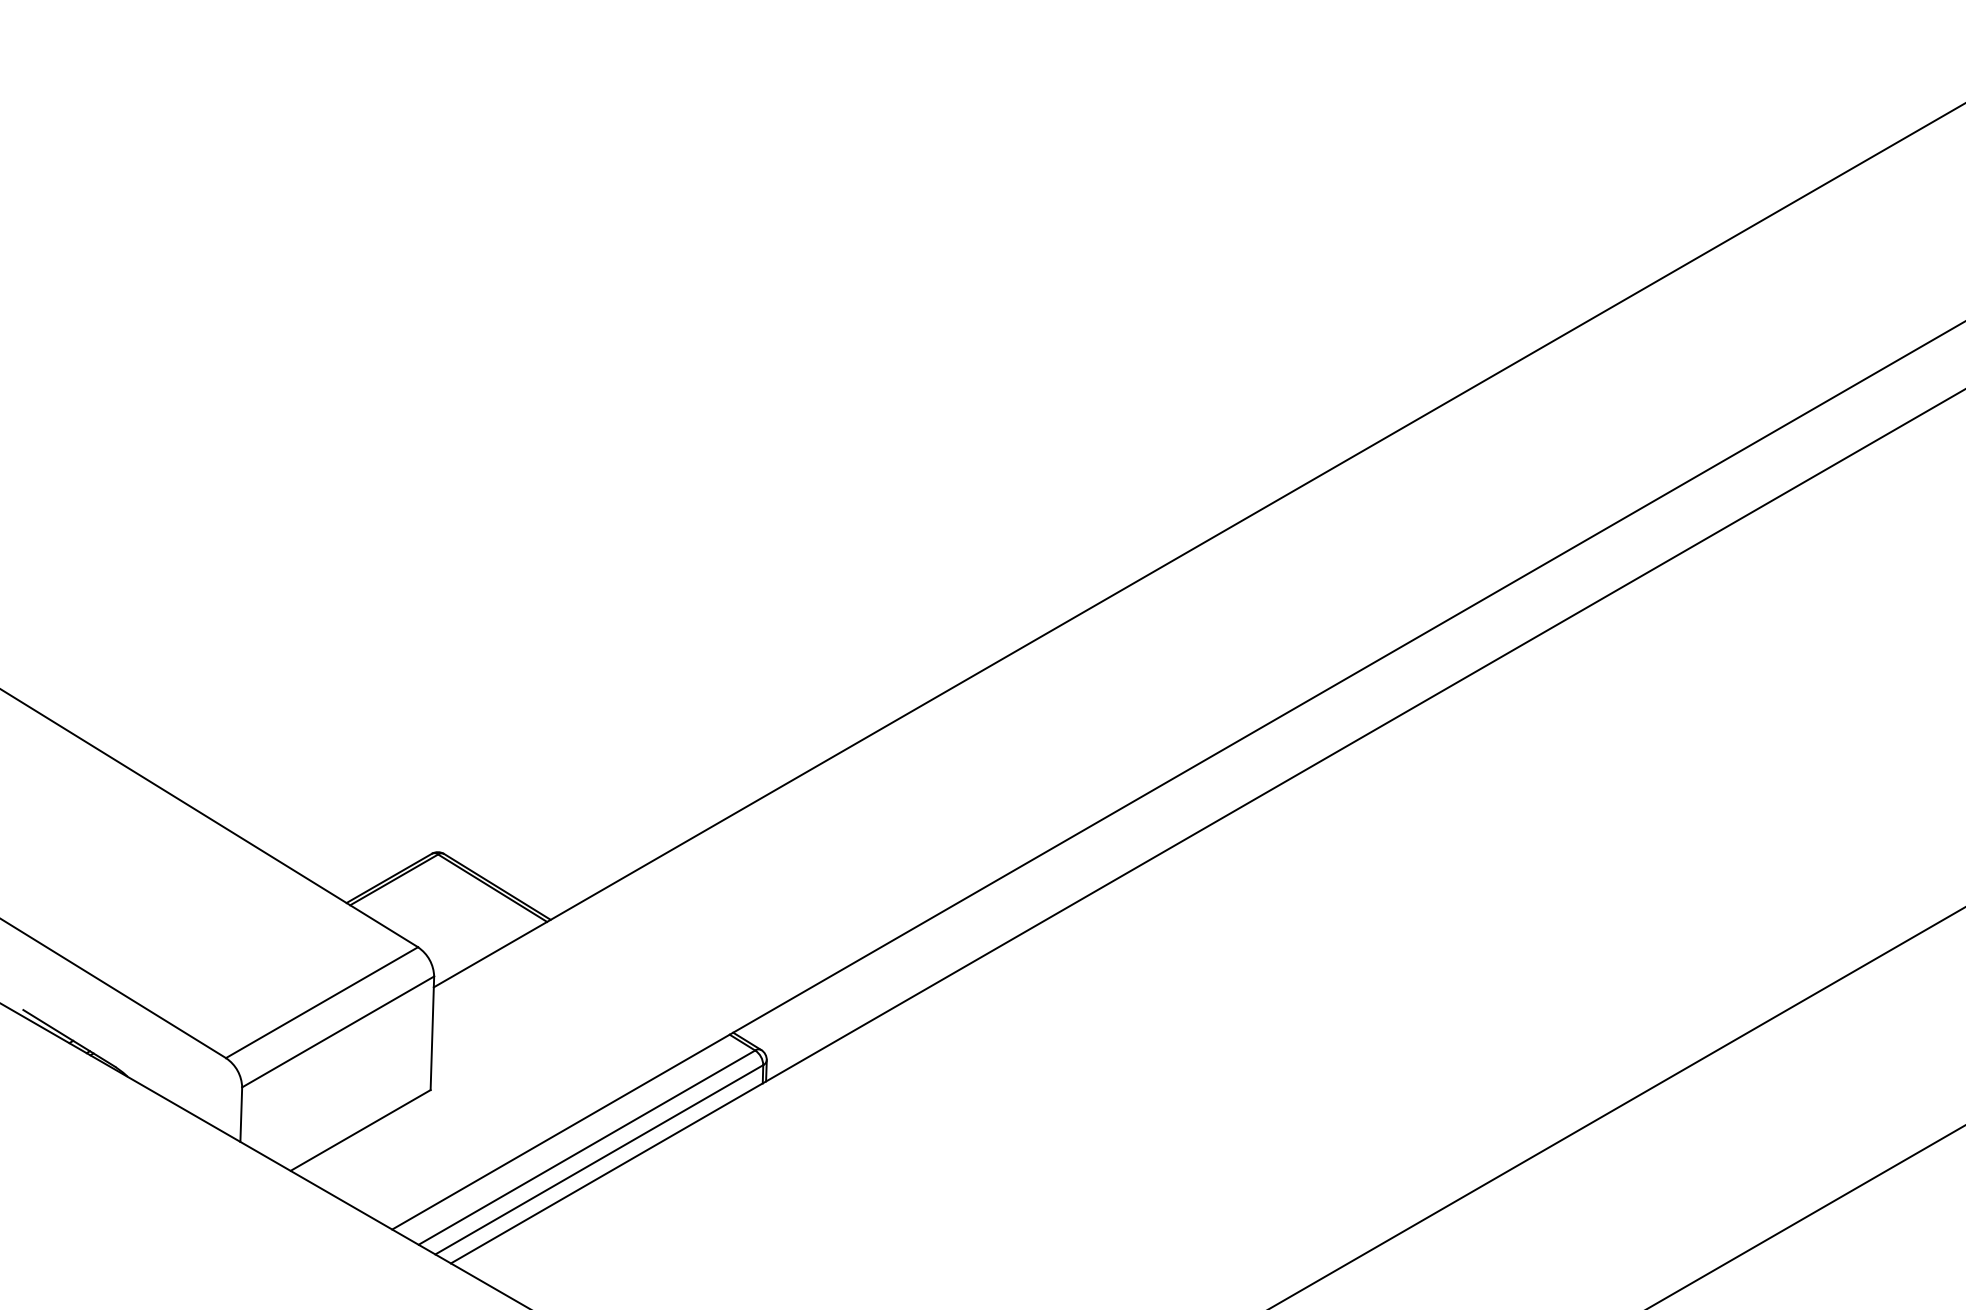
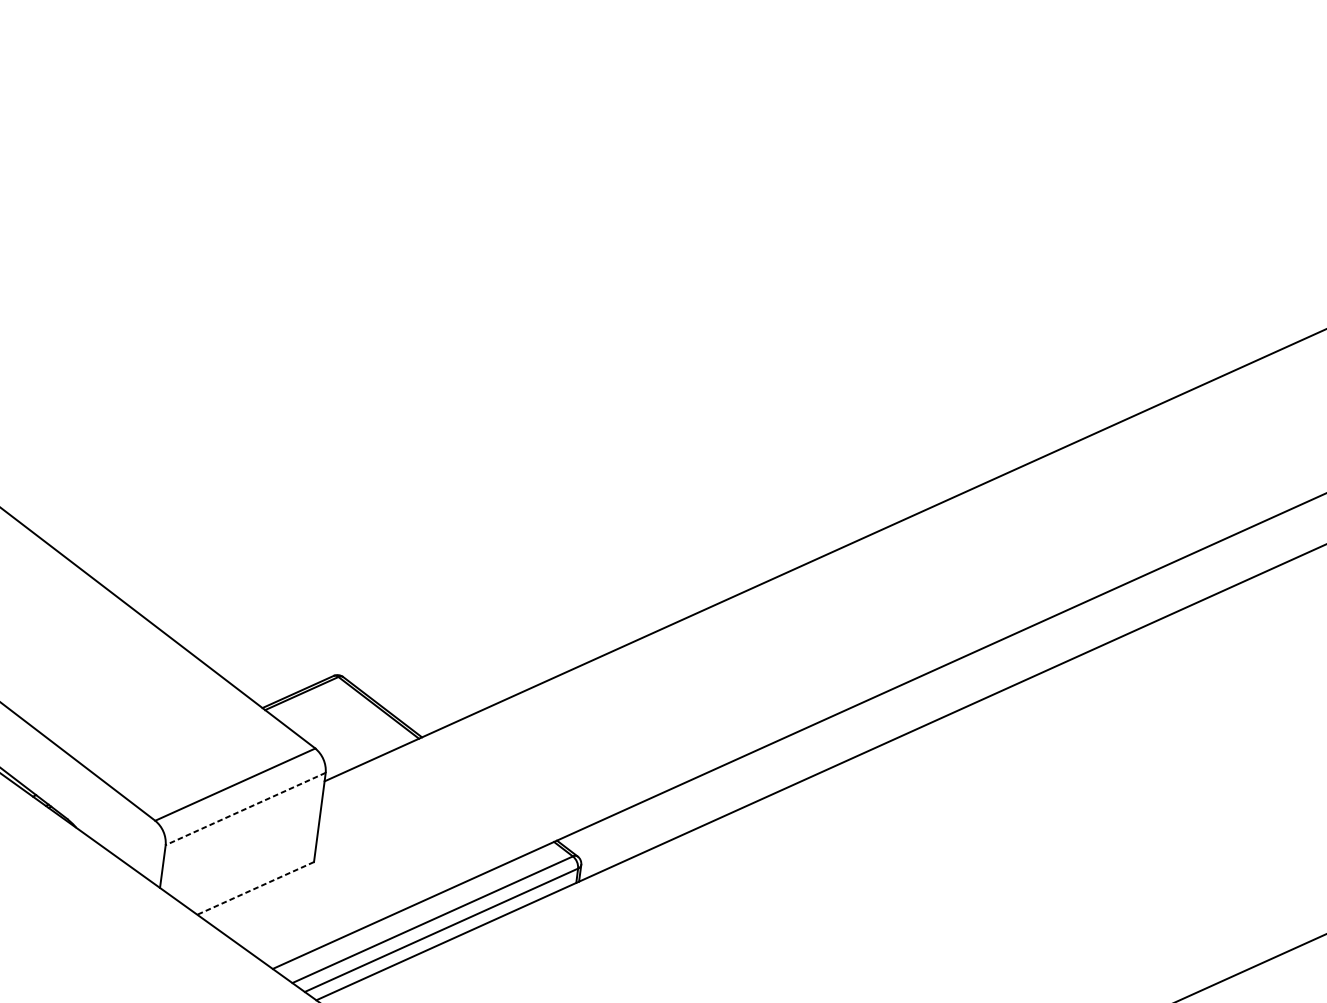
line: (338, 1031) -> (246, 808), solid -> dashed
line: (360, 1130) -> (255, 888), solid -> dashed

